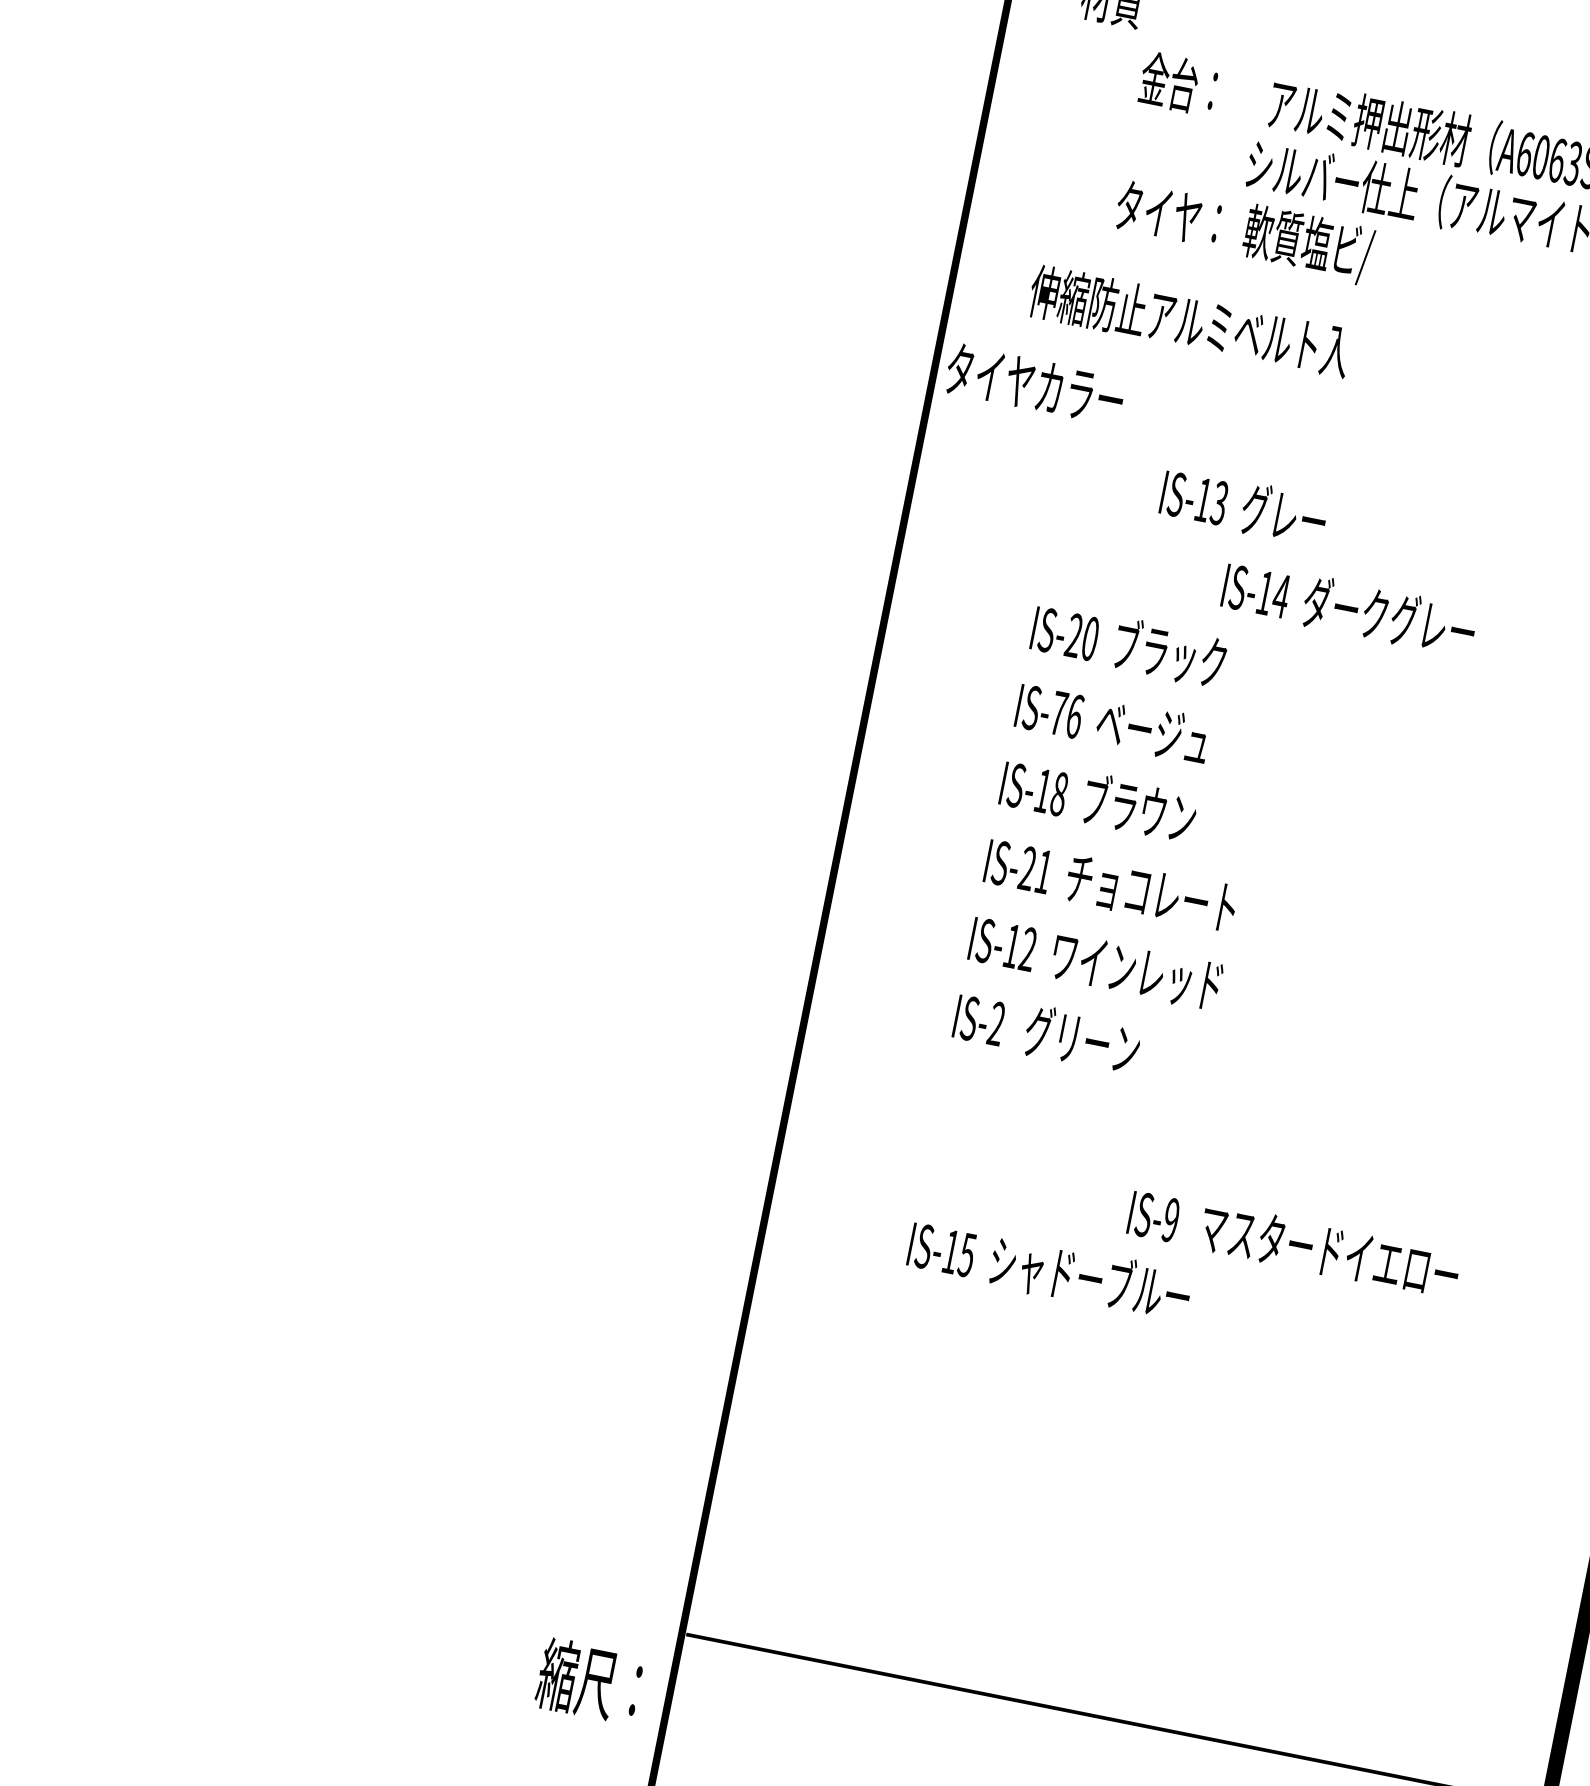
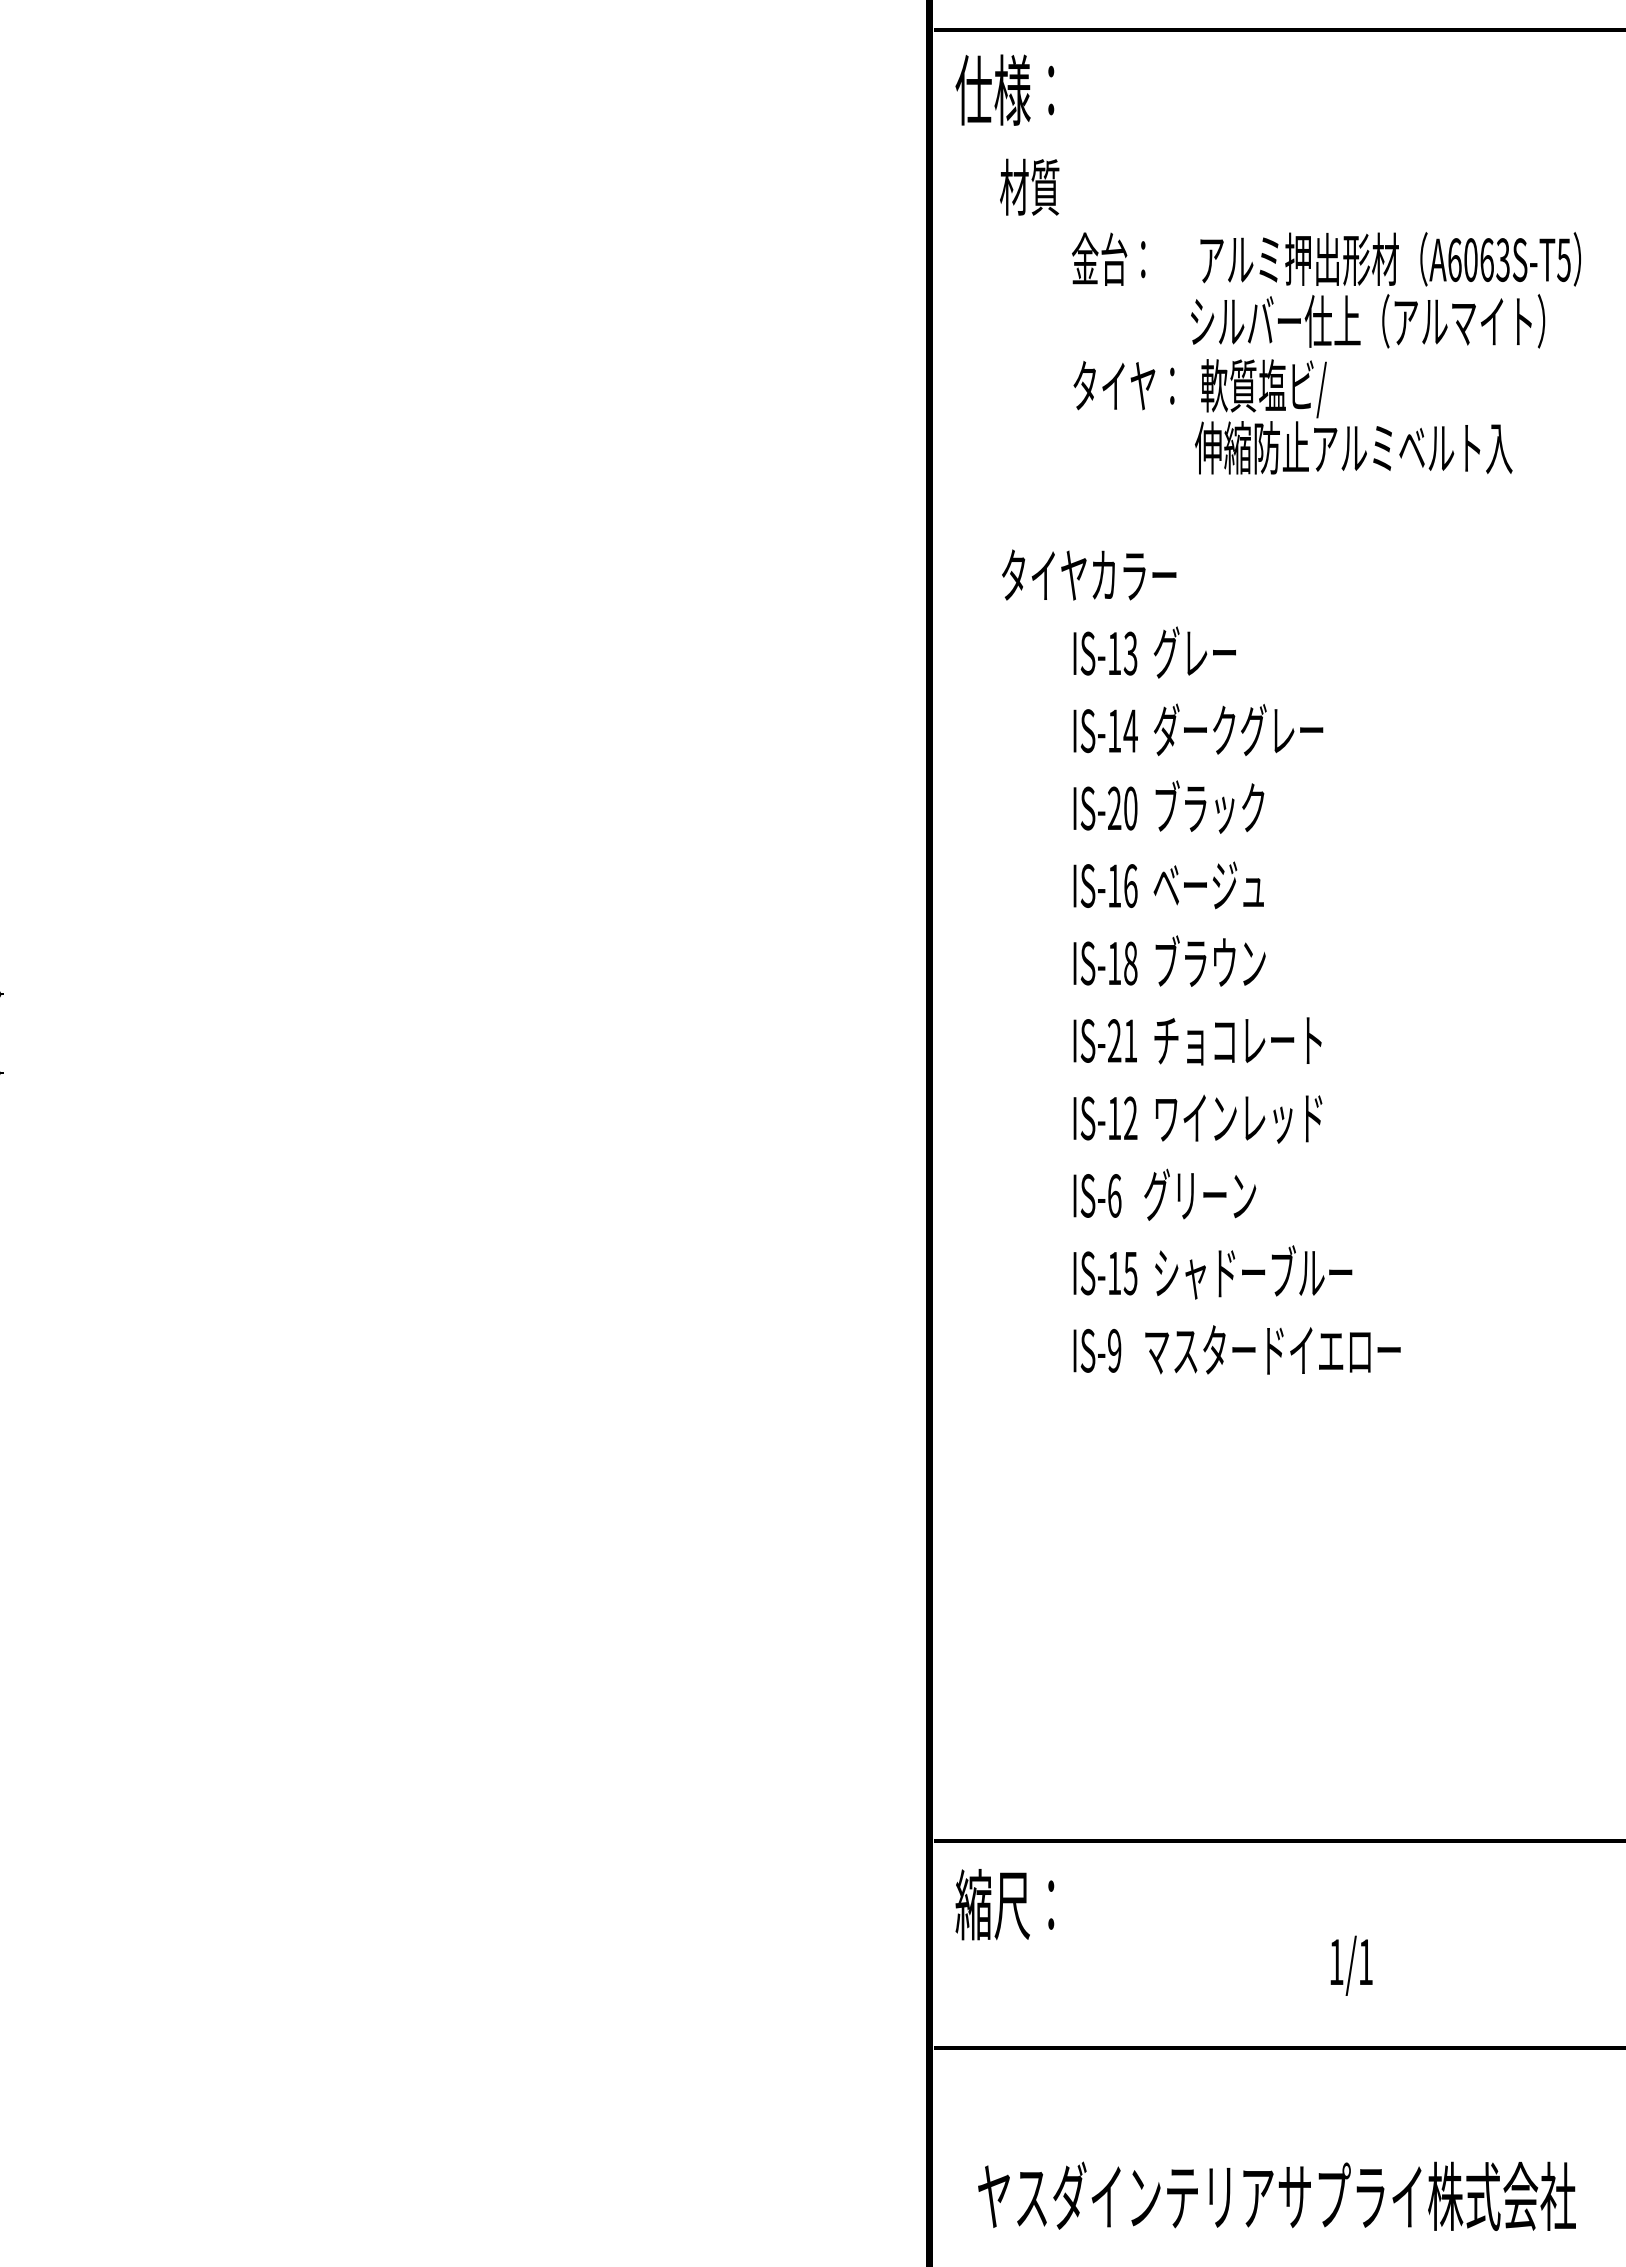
text: (1190, 321) -> (1353, 447), moved
text: (1035, 384) -> (1089, 574), moved
text: (1243, 506) -> (1154, 652), moved
text: (1349, 608) -> (1198, 729), moved
text: (1058, 712) -> (1114, 885), IS-76 -> IS-16
text: (996, 1023) -> (1114, 1195), IS-2 -> IS-6
text: (1293, 1243) -> (1236, 1349), moved
text: (1049, 1270) -> (1212, 1272), moved
text: (589, 1681) -> (1004, 1904), moved

